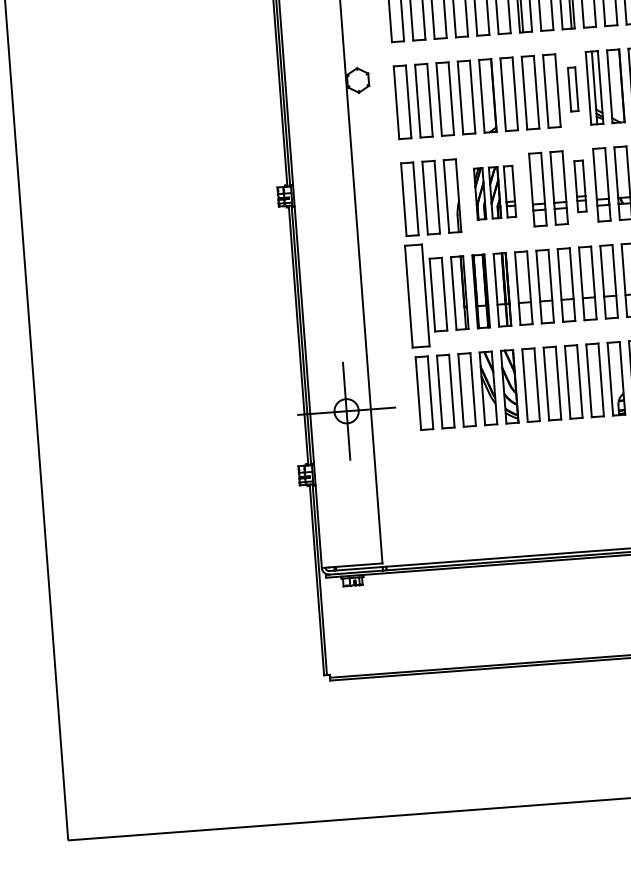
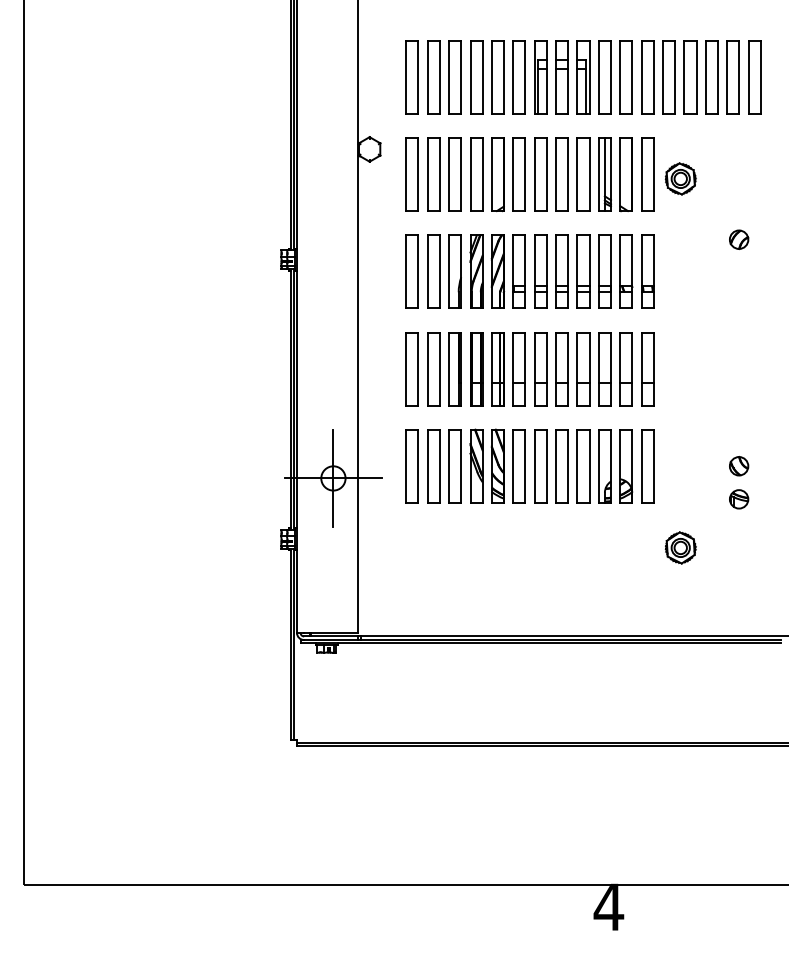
part: (573, 89) -> (583, 174), size x1.67
part: (580, 186) -> (583, 271), size x1.43
part: (494, 192) -> (497, 271), size x1.43
part: (416, 296) -> (411, 369), size x0.71

